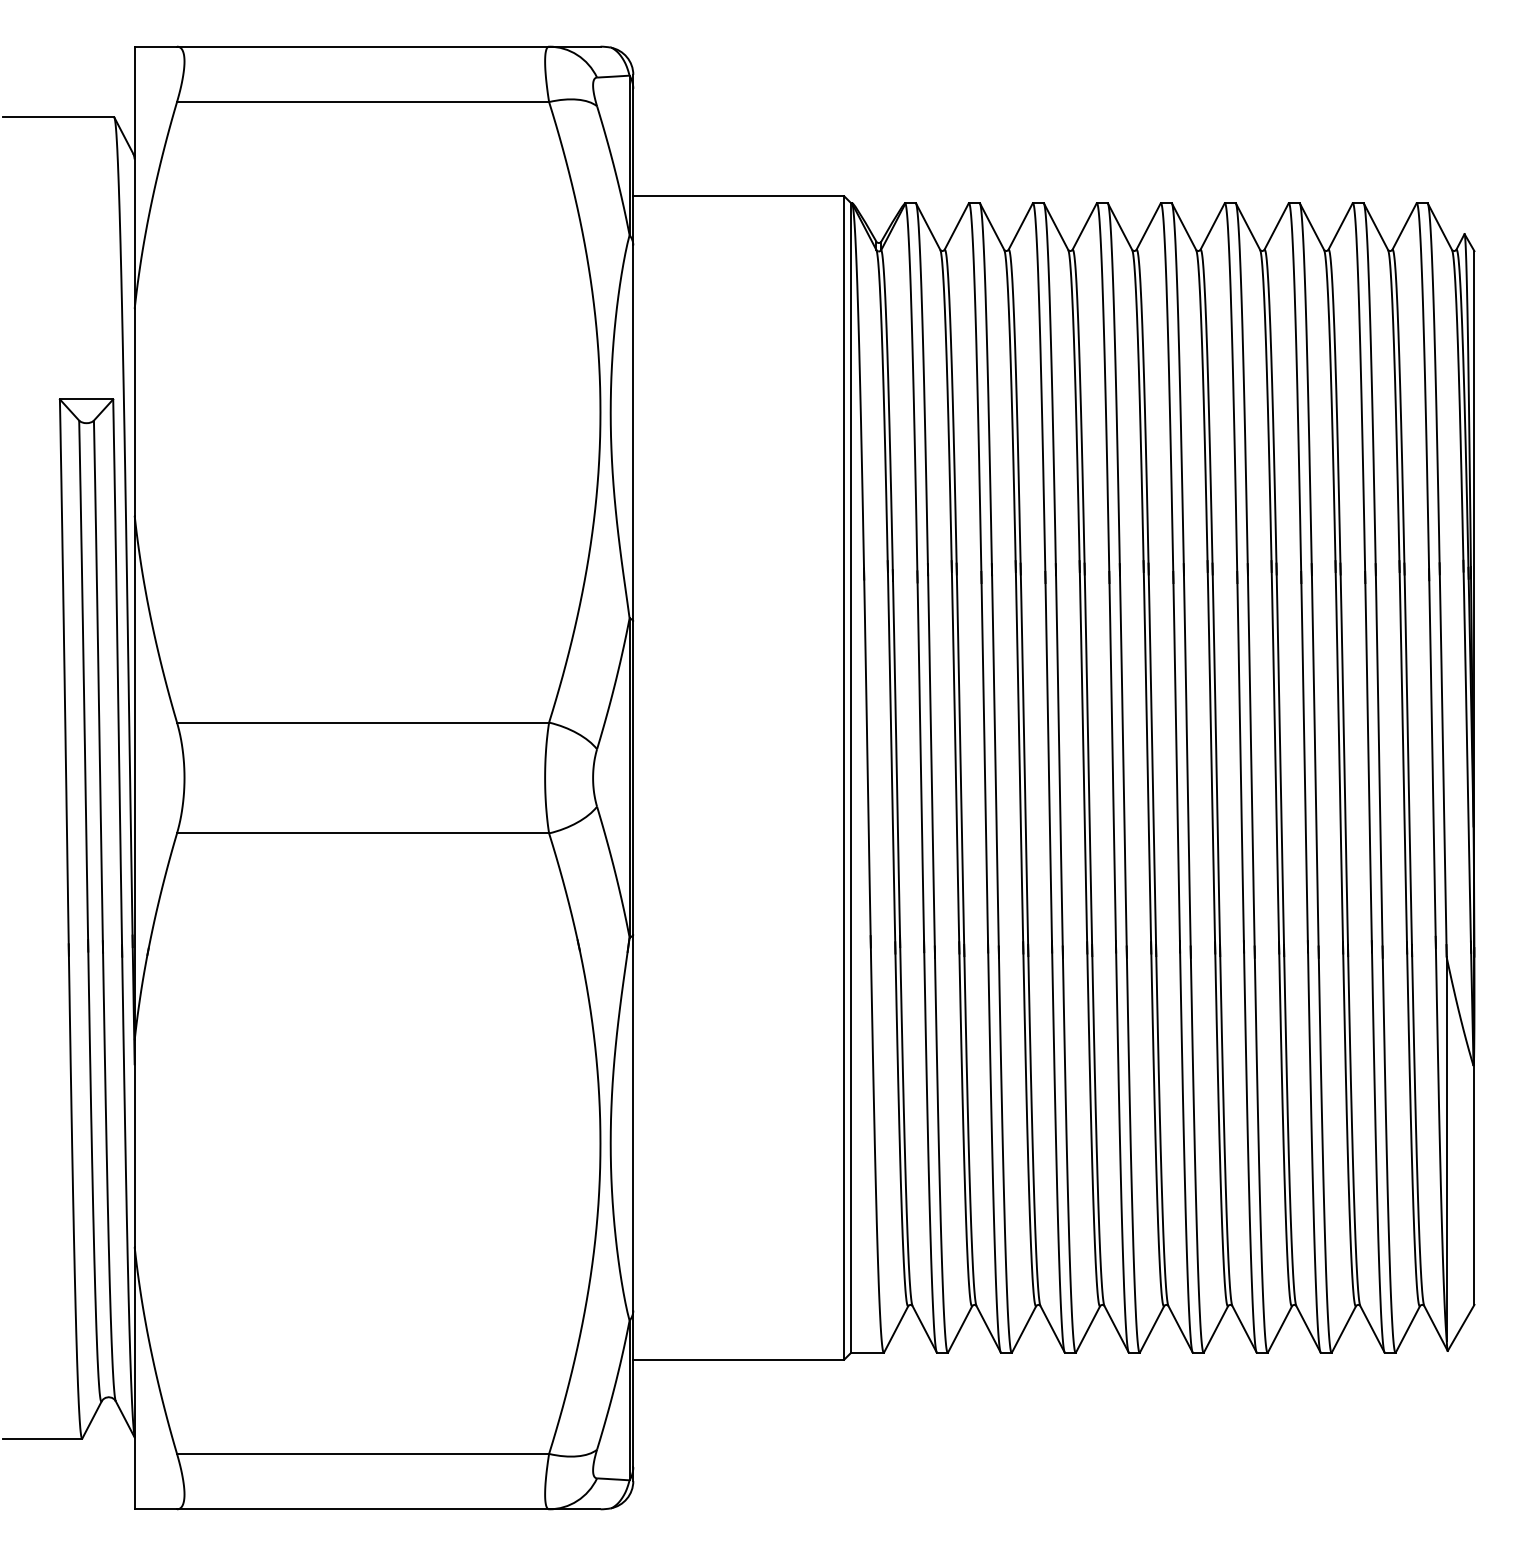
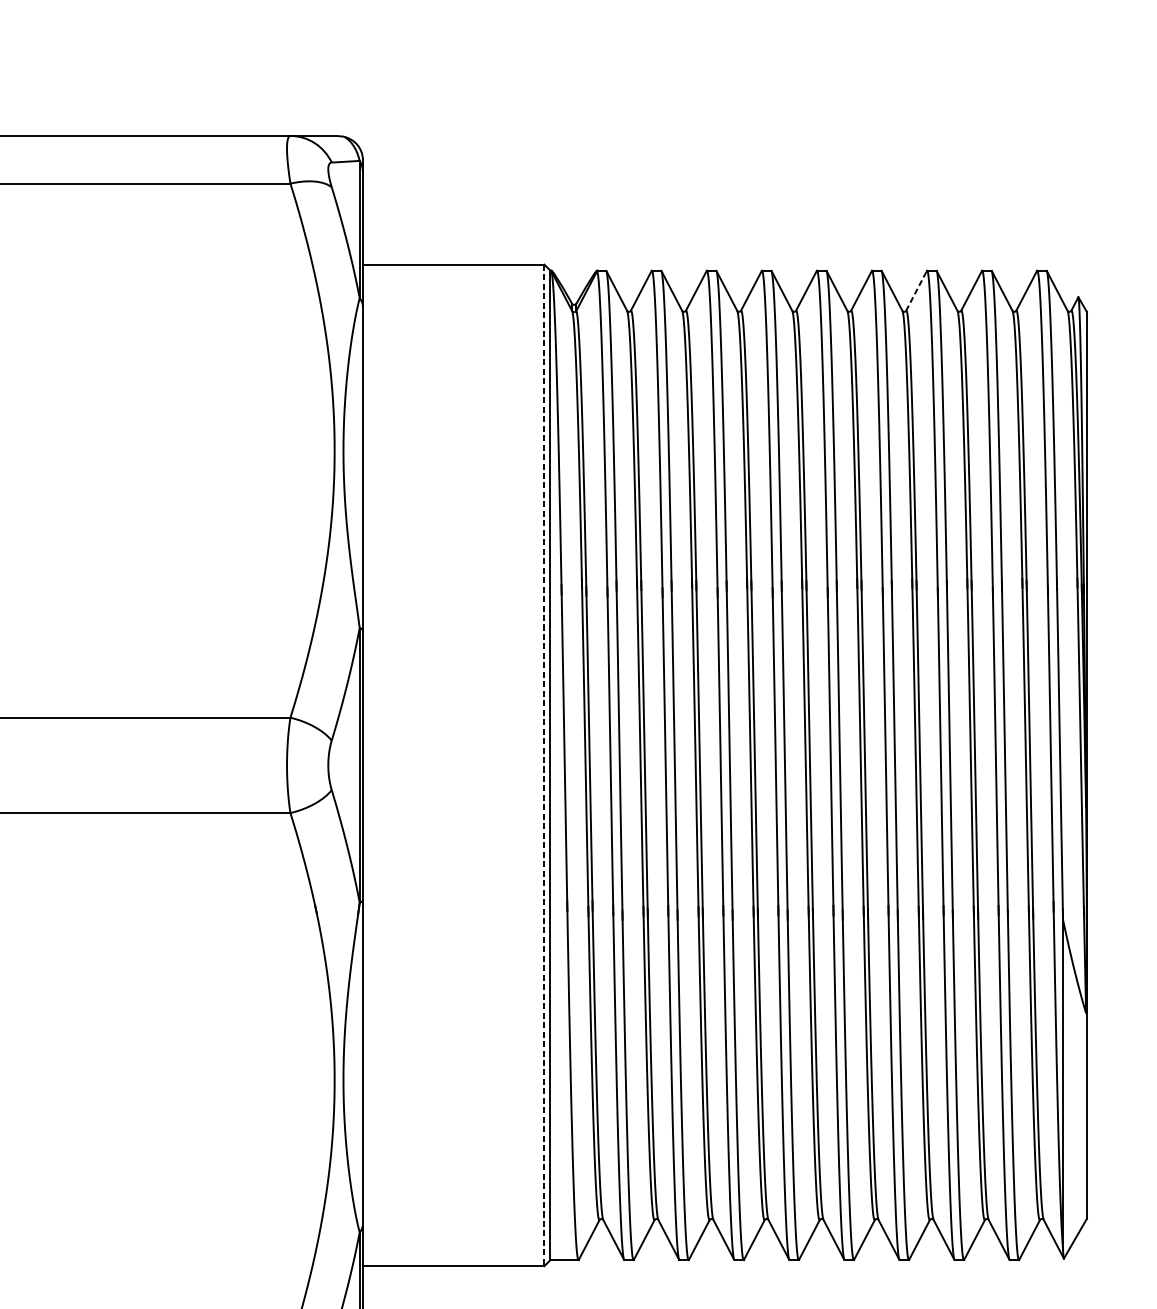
line: (1276, 226) -> (916, 290), solid -> dashed
line: (844, 778) -> (544, 765), solid -> dashed

